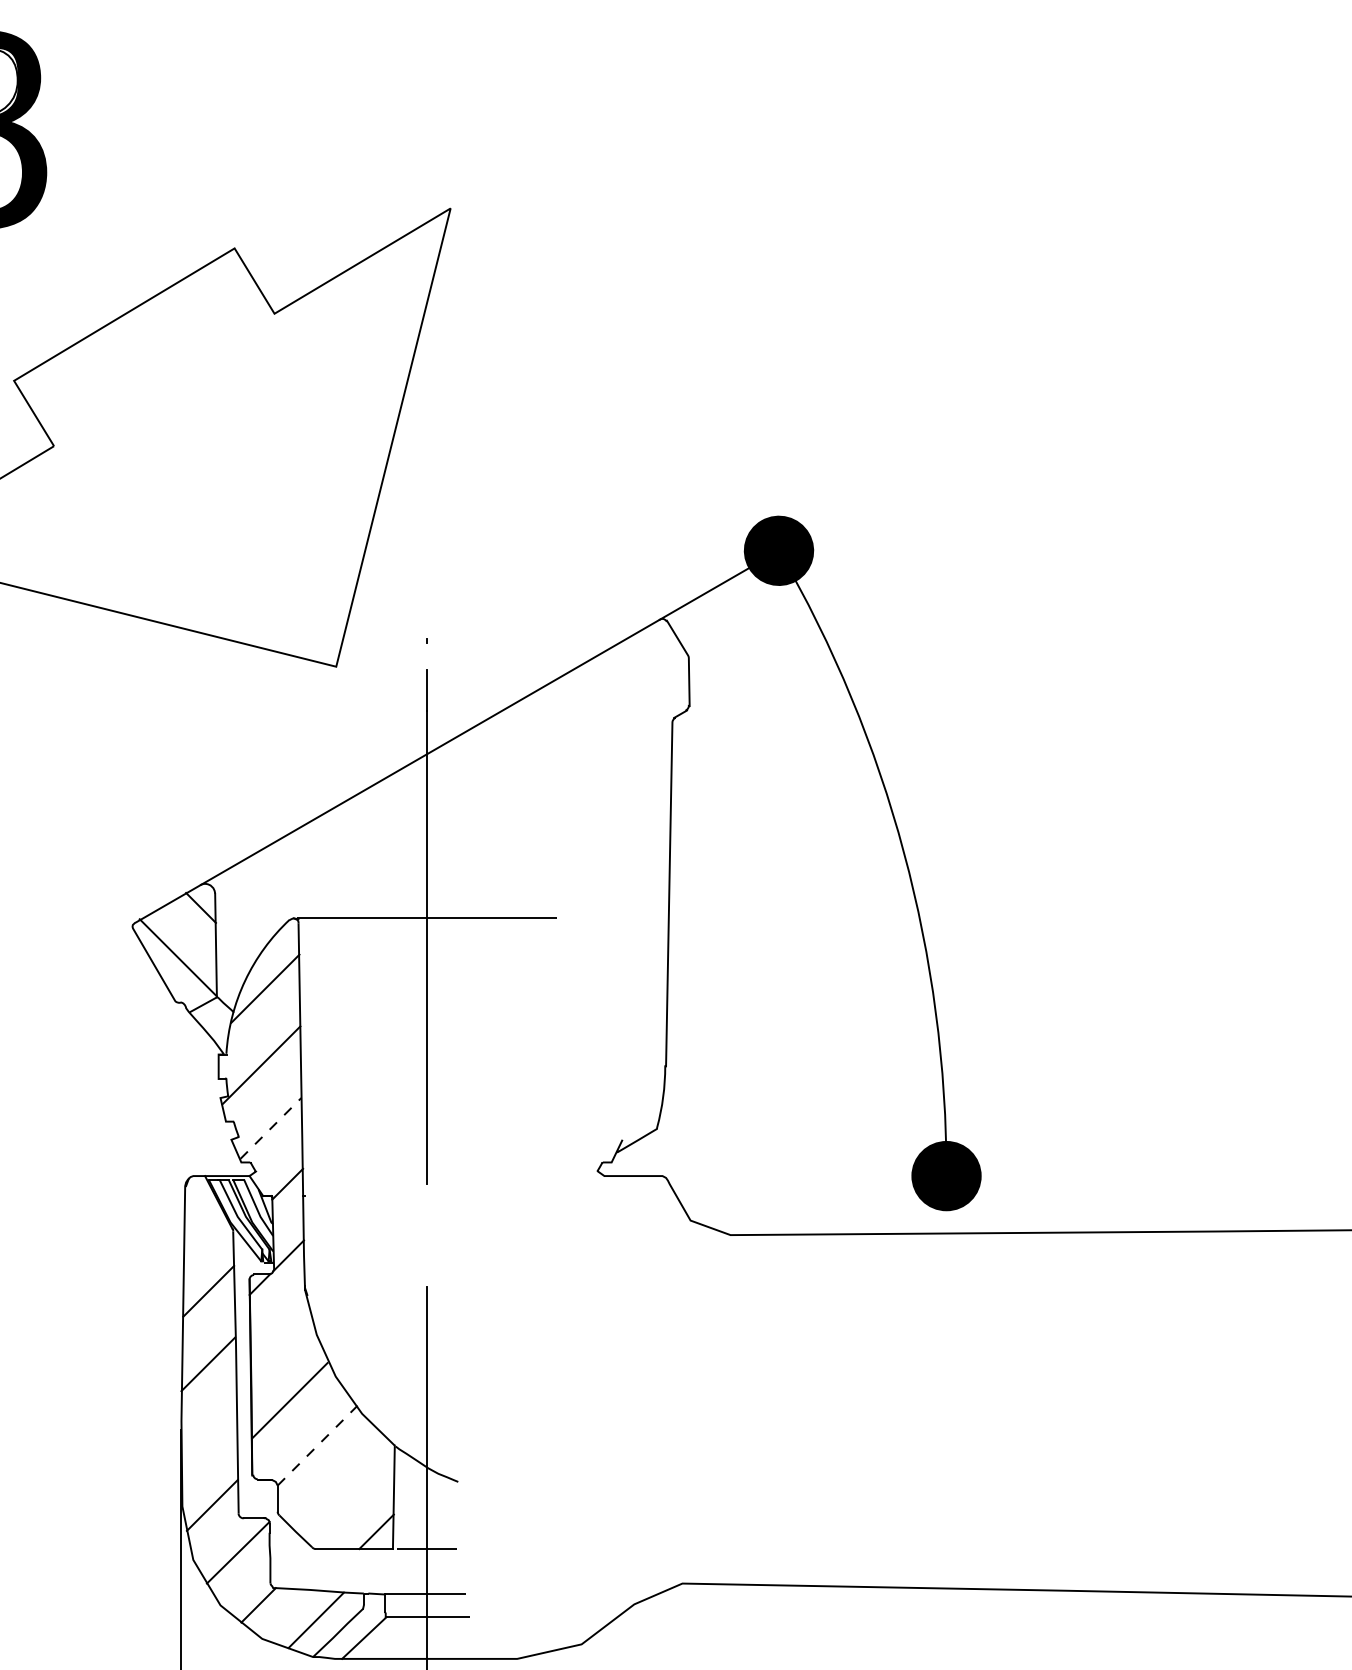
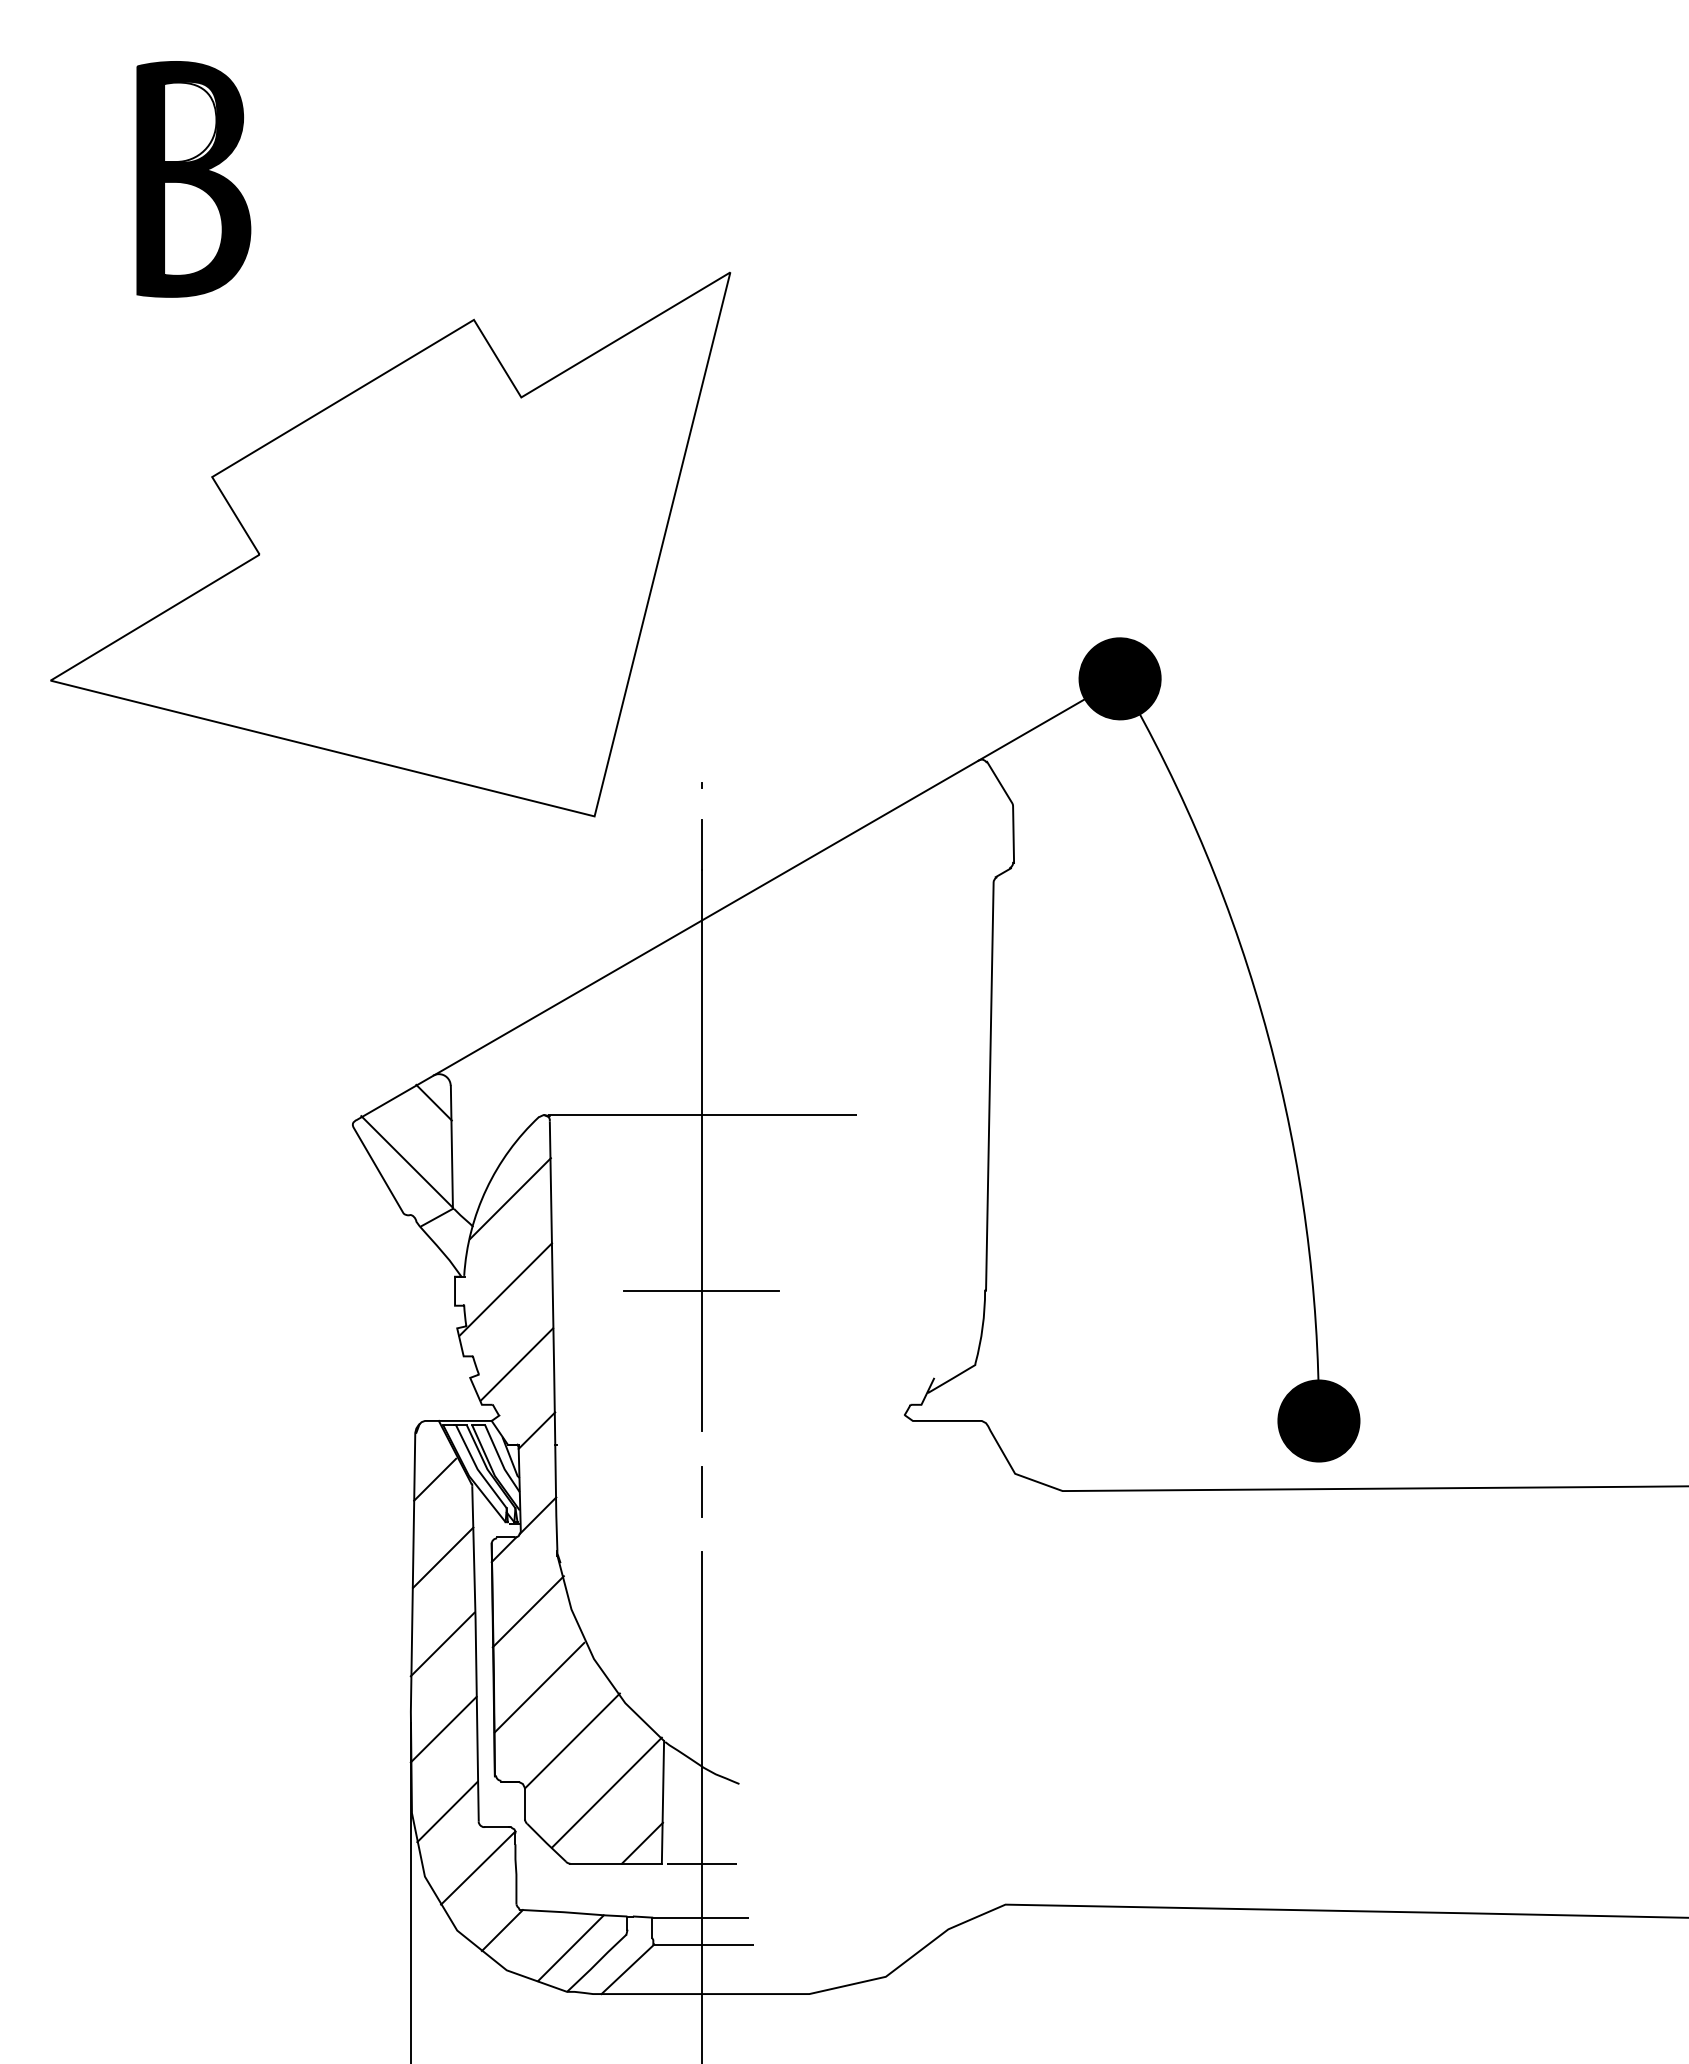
line: (426, 1066) -> (701, 1290), added
line: (271, 1128) -> (517, 1364), dashed -> solid
line: (202, 1225) -> (435, 1479), added
line: (426, 1235) -> (701, 1491), added
line: (279, 1336) -> (527, 1611), added
line: (208, 1436) -> (443, 1729), added
line: (317, 1445) -> (572, 1740), dashed -> solid
line: (346, 1489) -> (606, 1792), added

